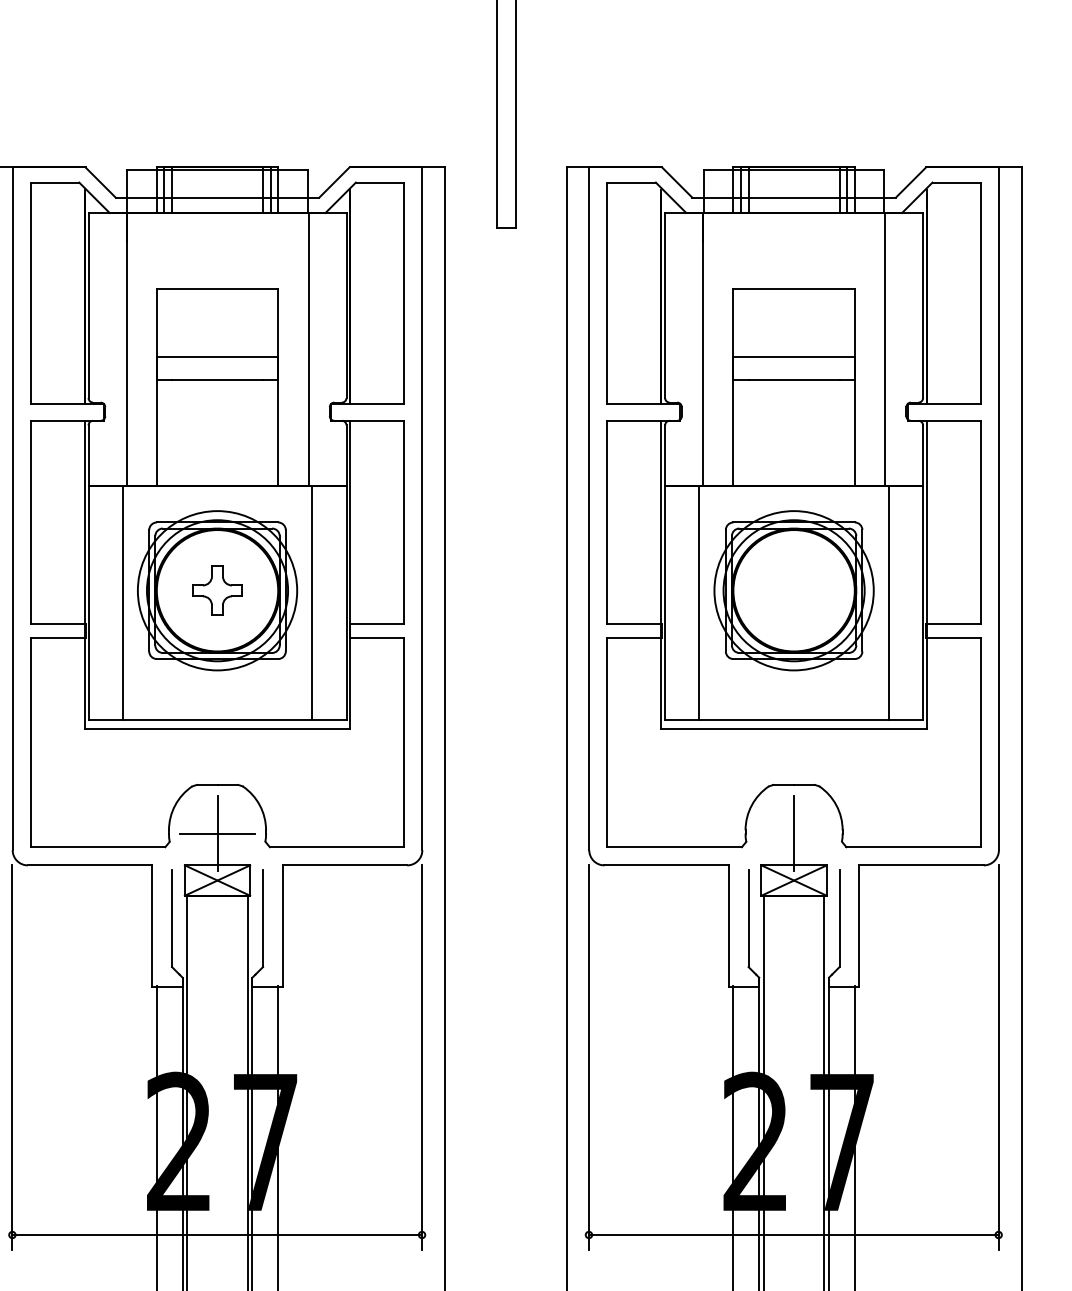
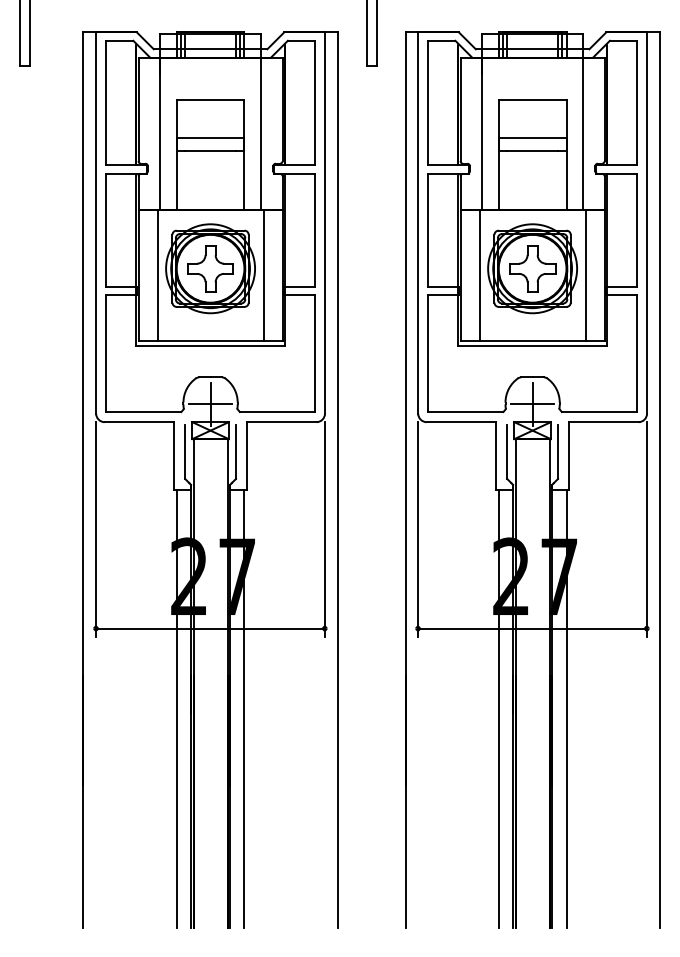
part: (217, 590) -> (210, 268), size x1.67
part: (793, 590) -> (532, 268), added
line: (793, 833) -> (532, 404), added

